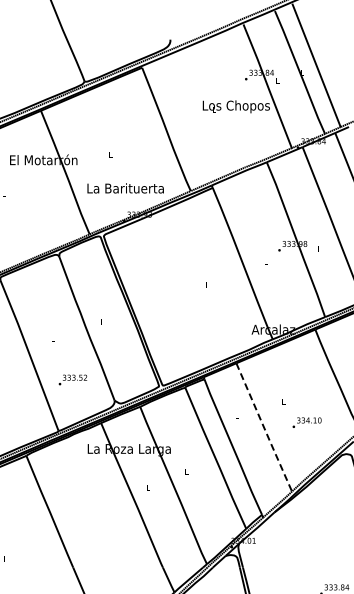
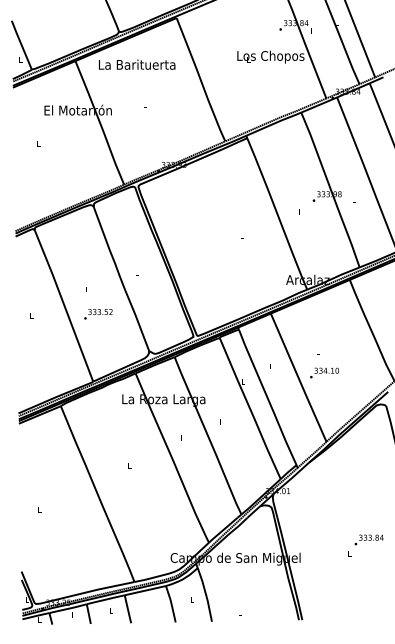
text: (126, 188) -> (137, 64), moved
text: (73, 380) -> (98, 314), moved
text: (307, 422) -> (324, 372), moved
line: (264, 428) -> (298, 378), dashed -> solid

